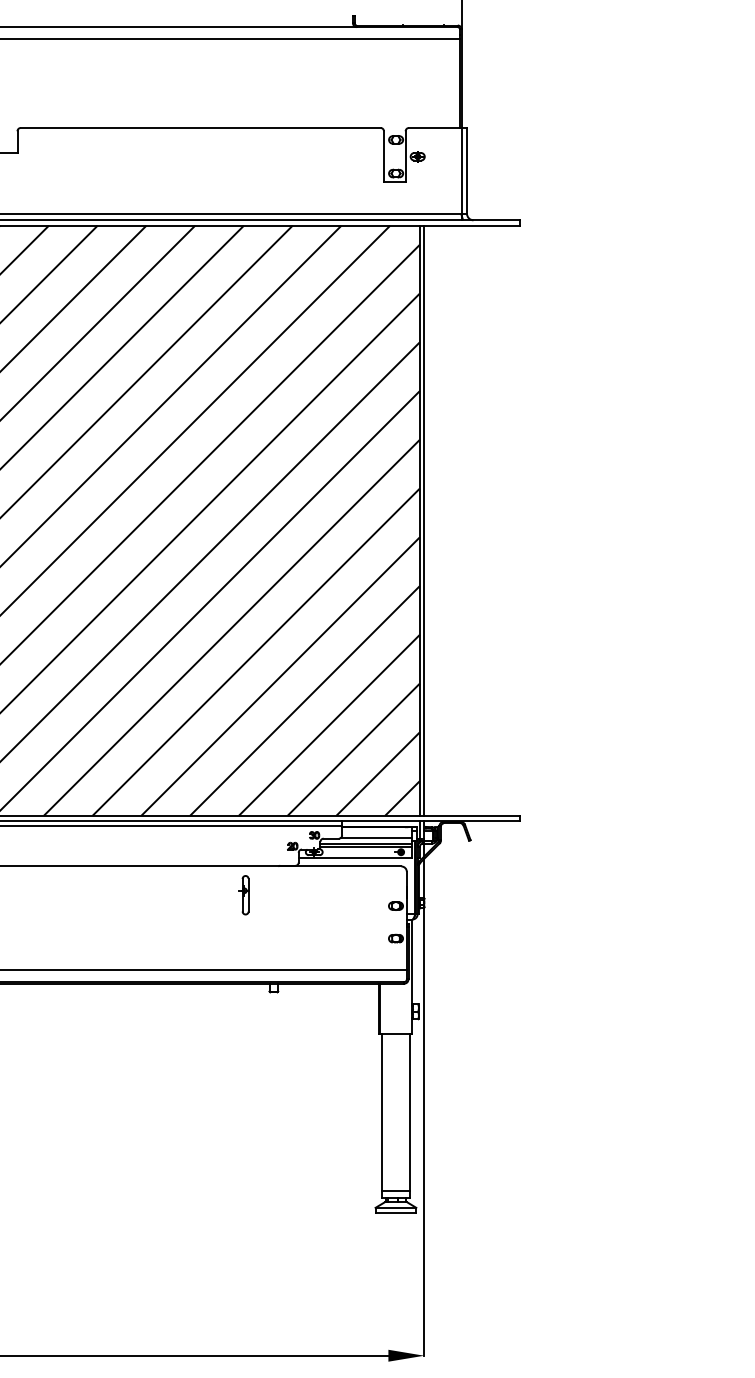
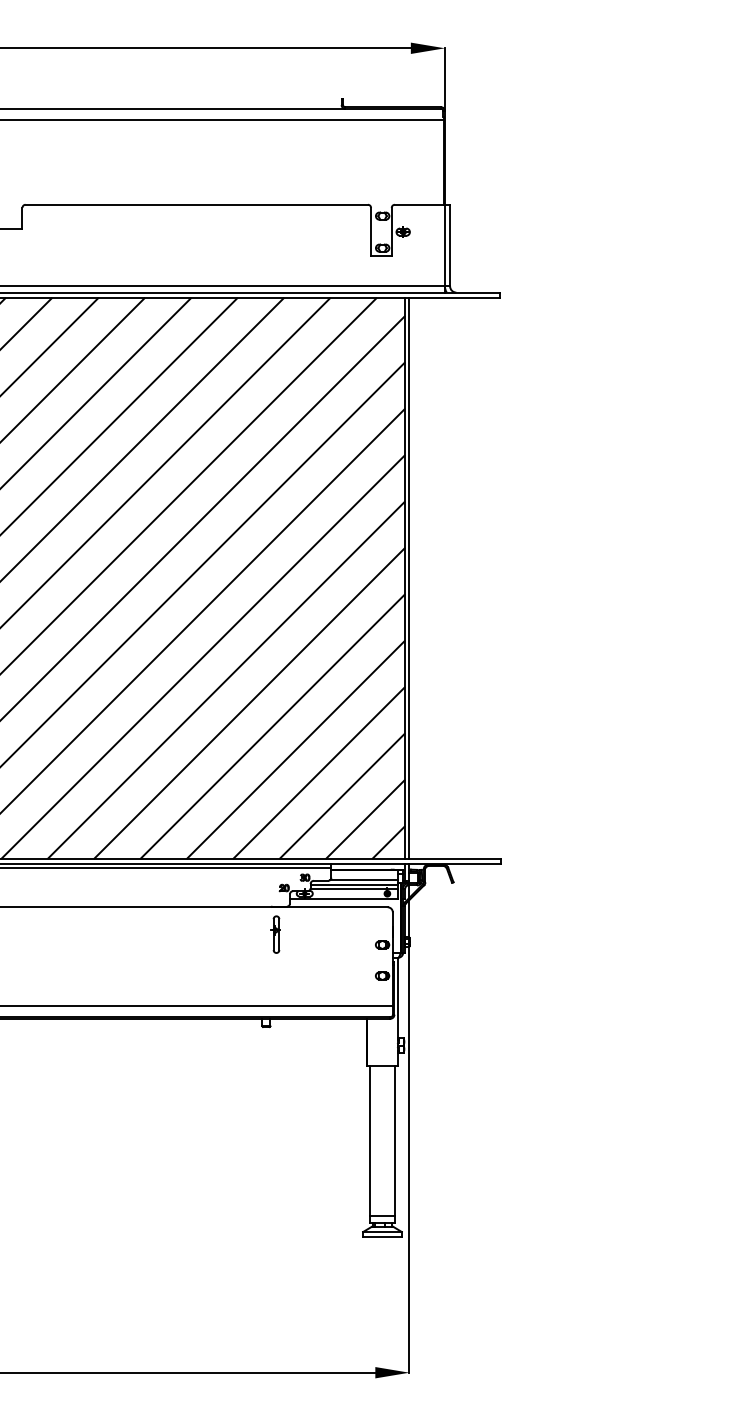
part: (244, 895) -> (275, 934), moved

